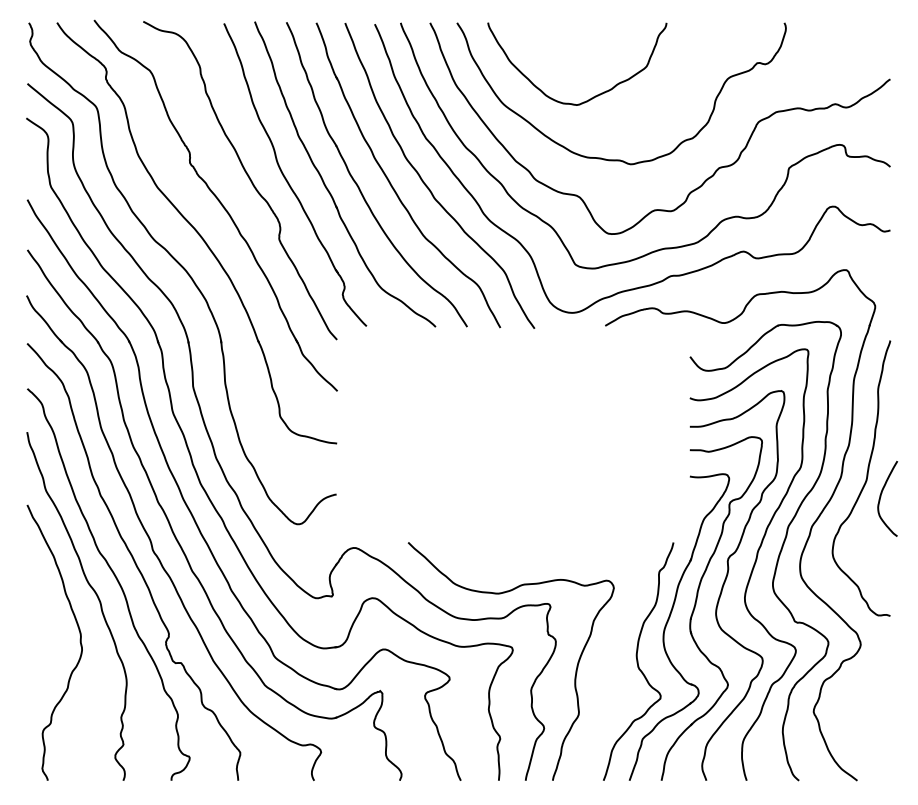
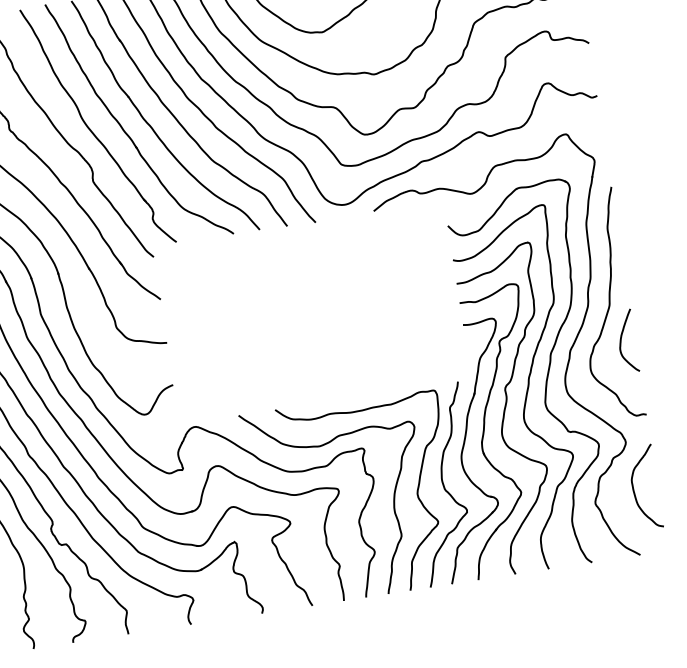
curve: (881, 497) -> (621, 341), moved
curve: (604, 665) -> (416, 492), added
curve: (862, 704) -> (634, 491), added

